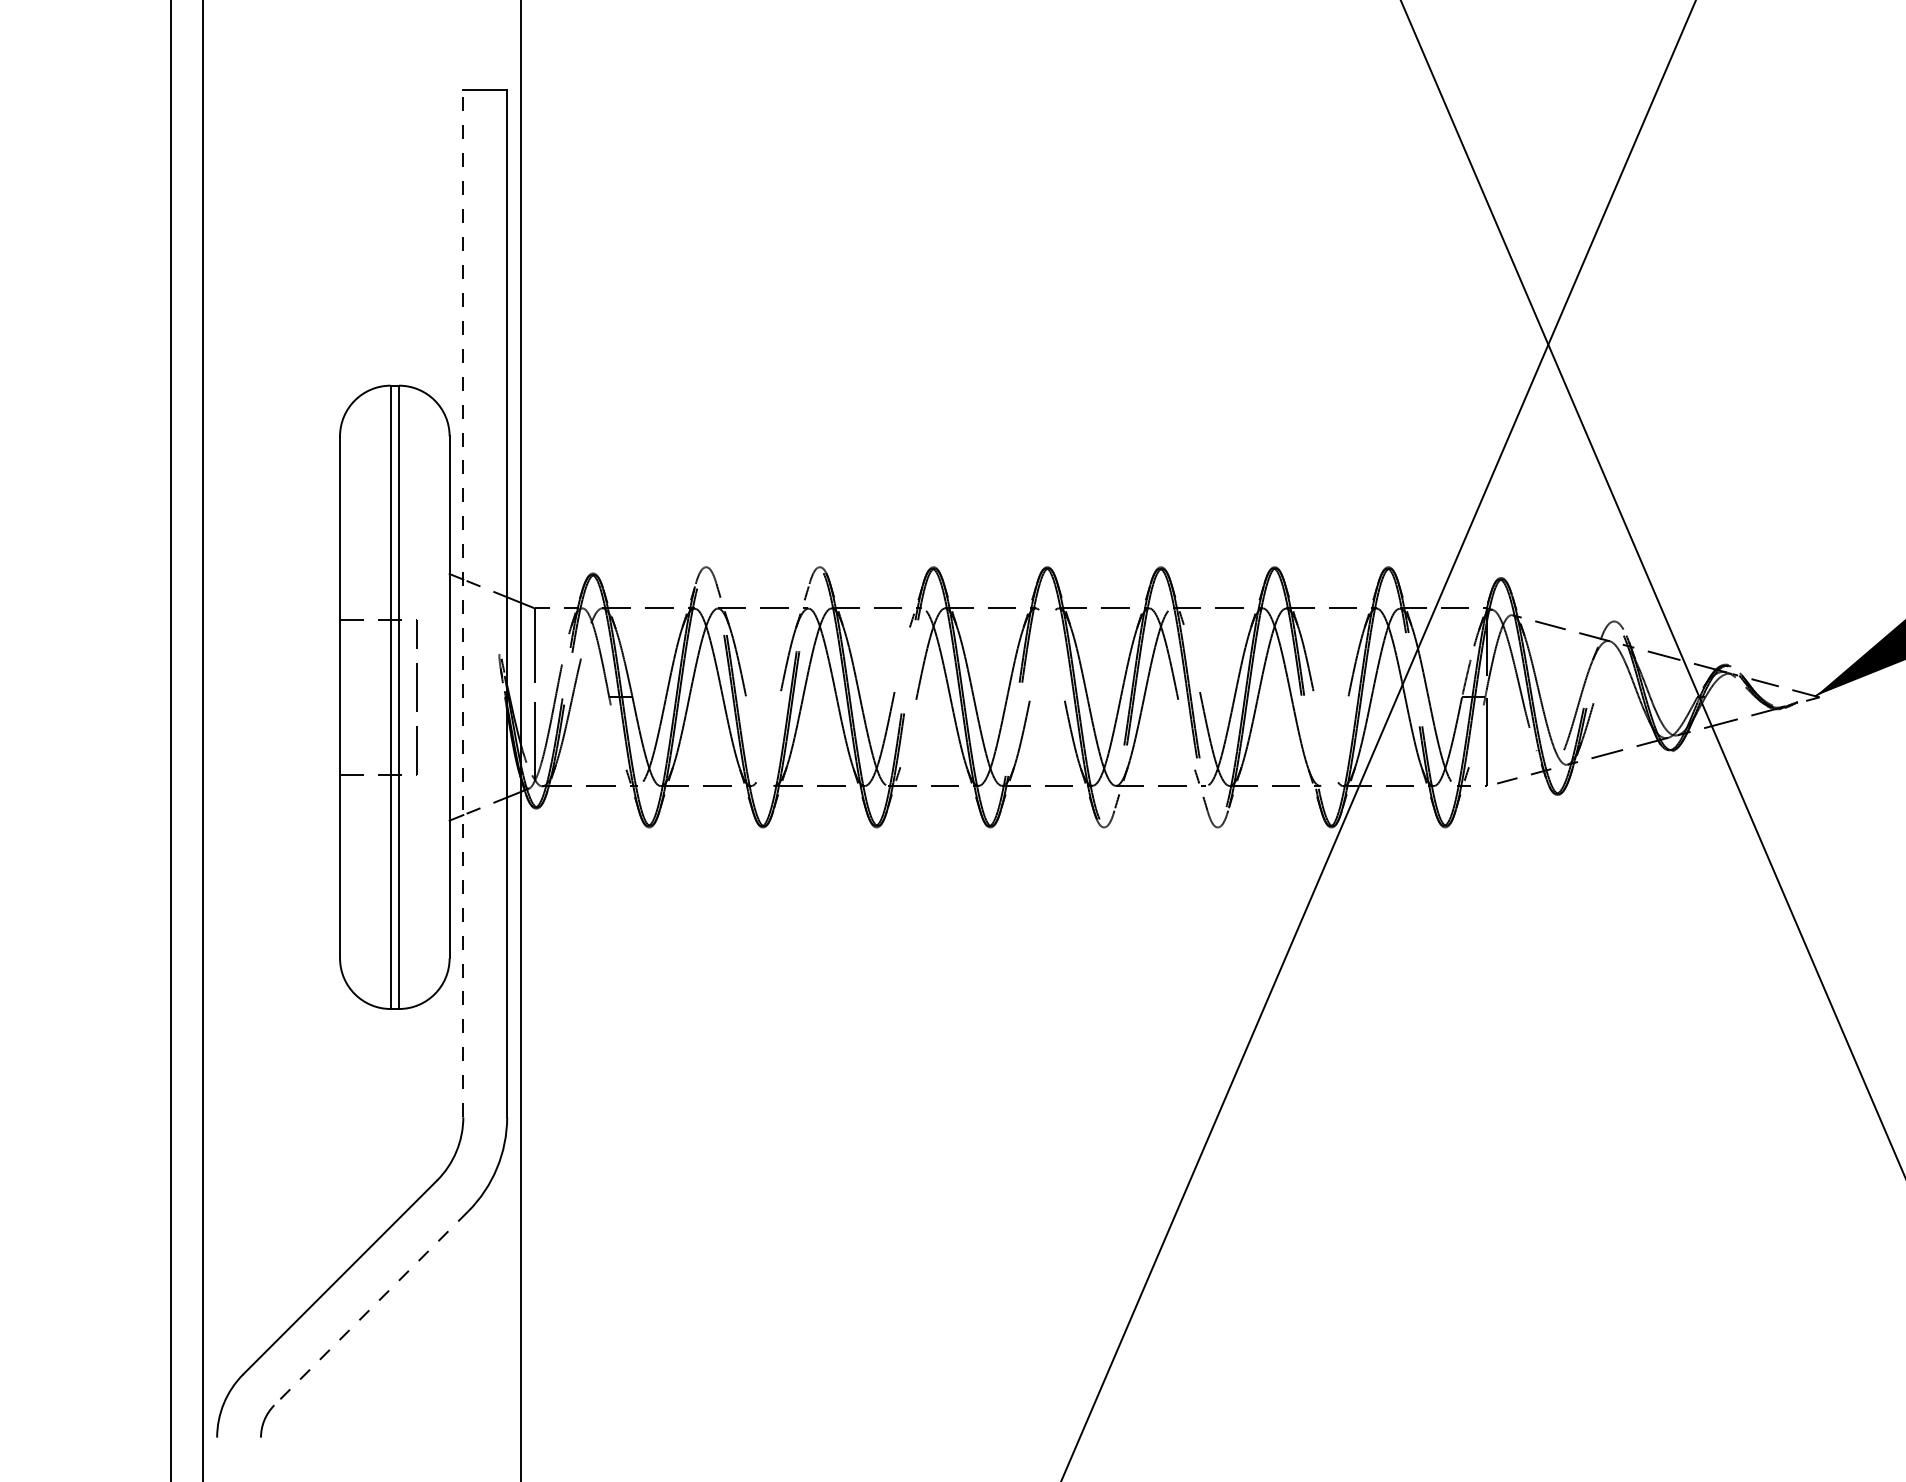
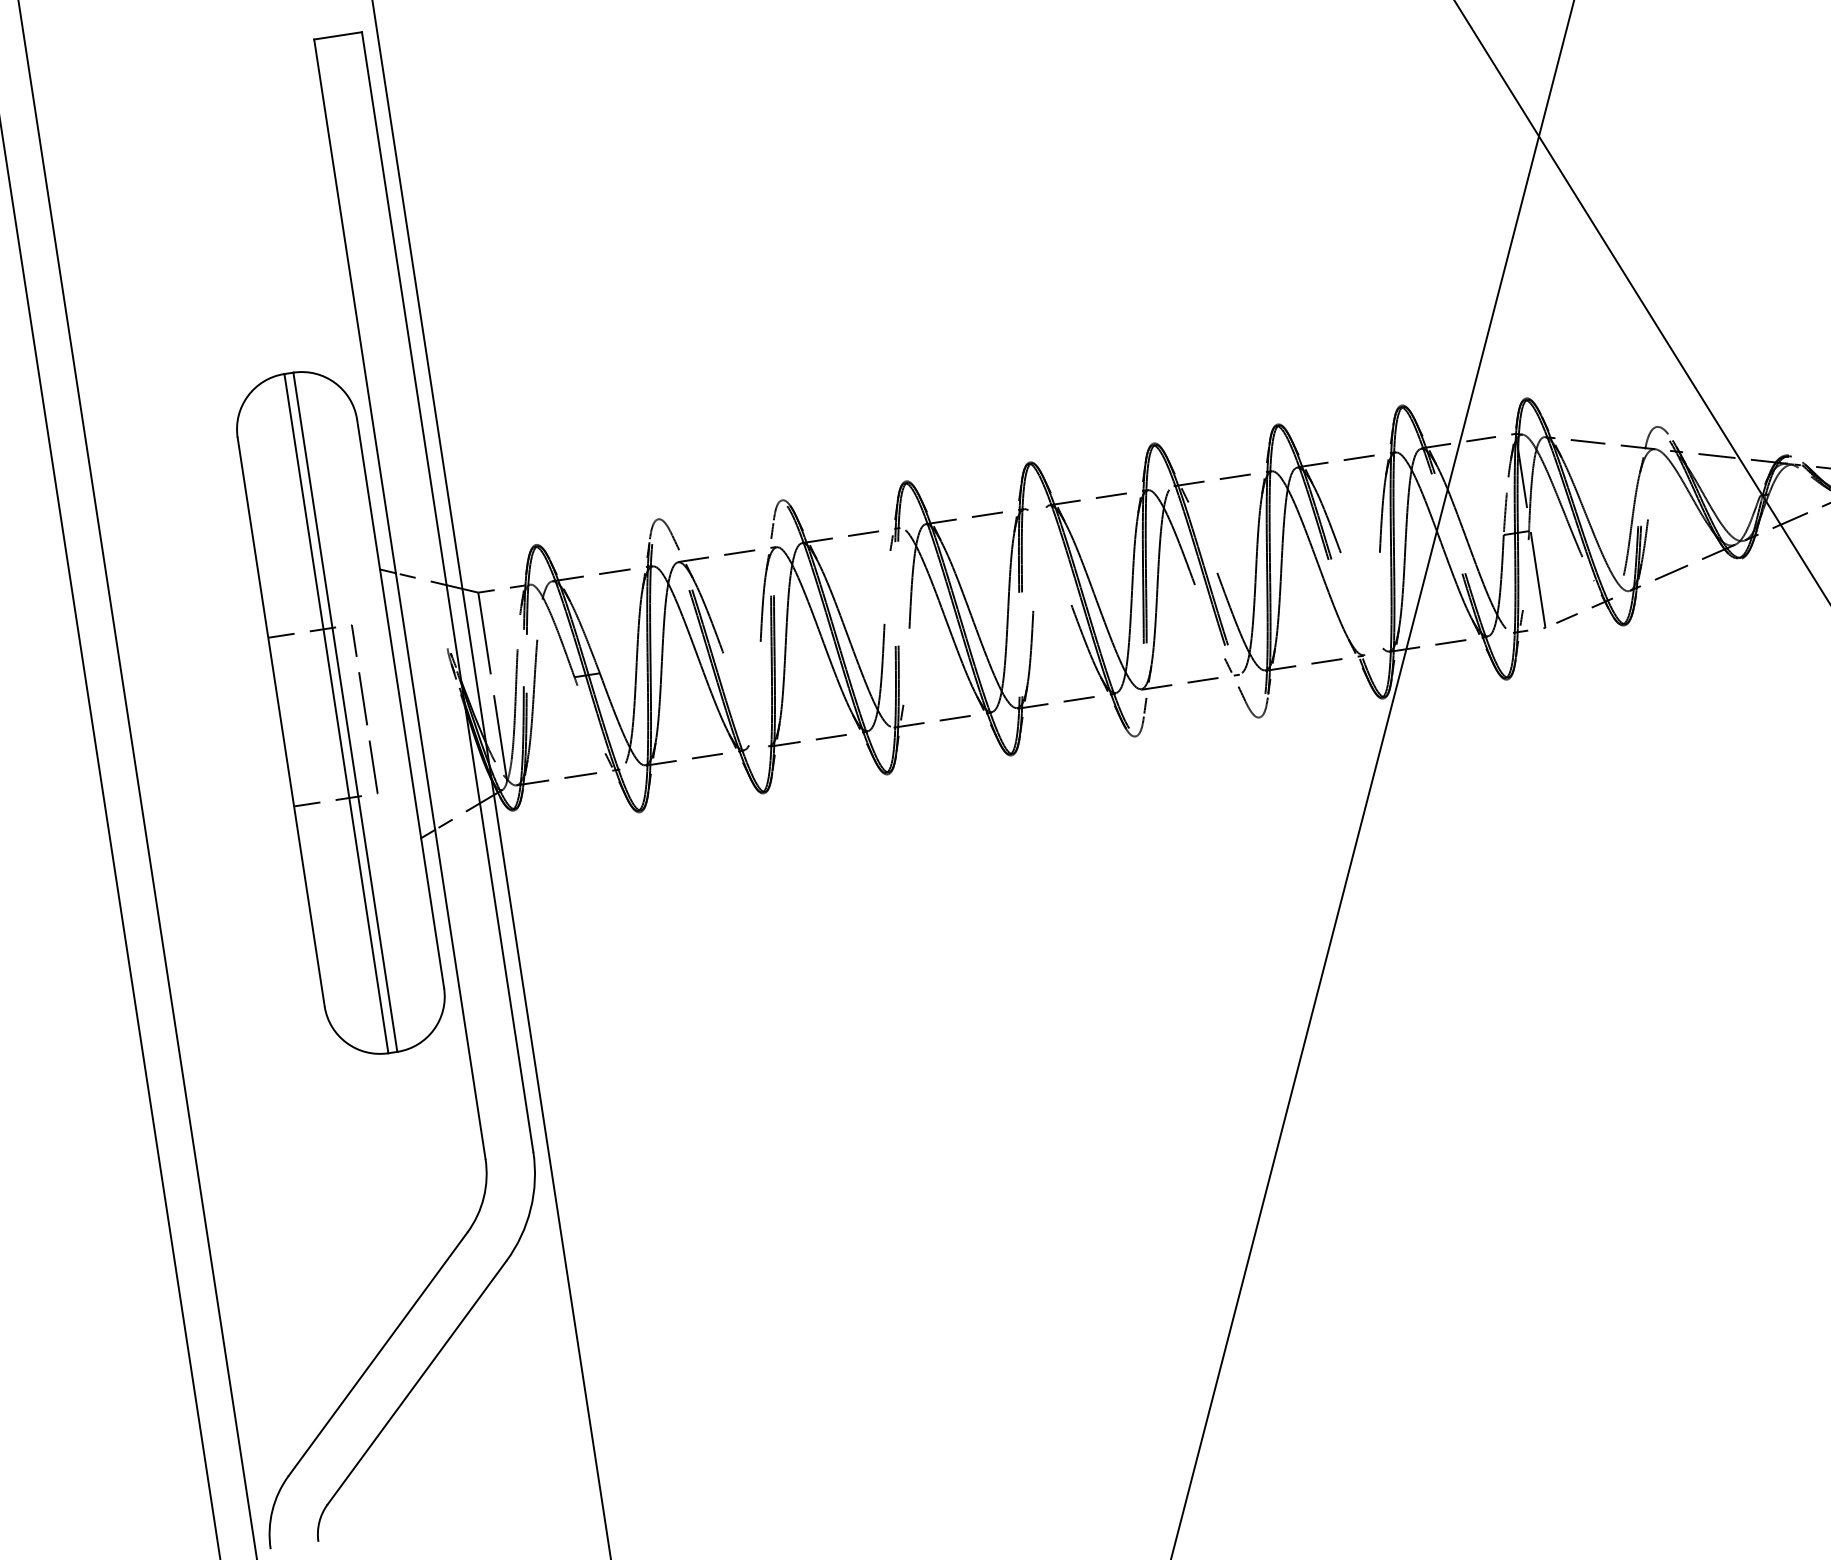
line: (463, 603) -> (400, 599), dashed -> solid
line: (371, 1308) -> (417, 1382), dashed -> solid

